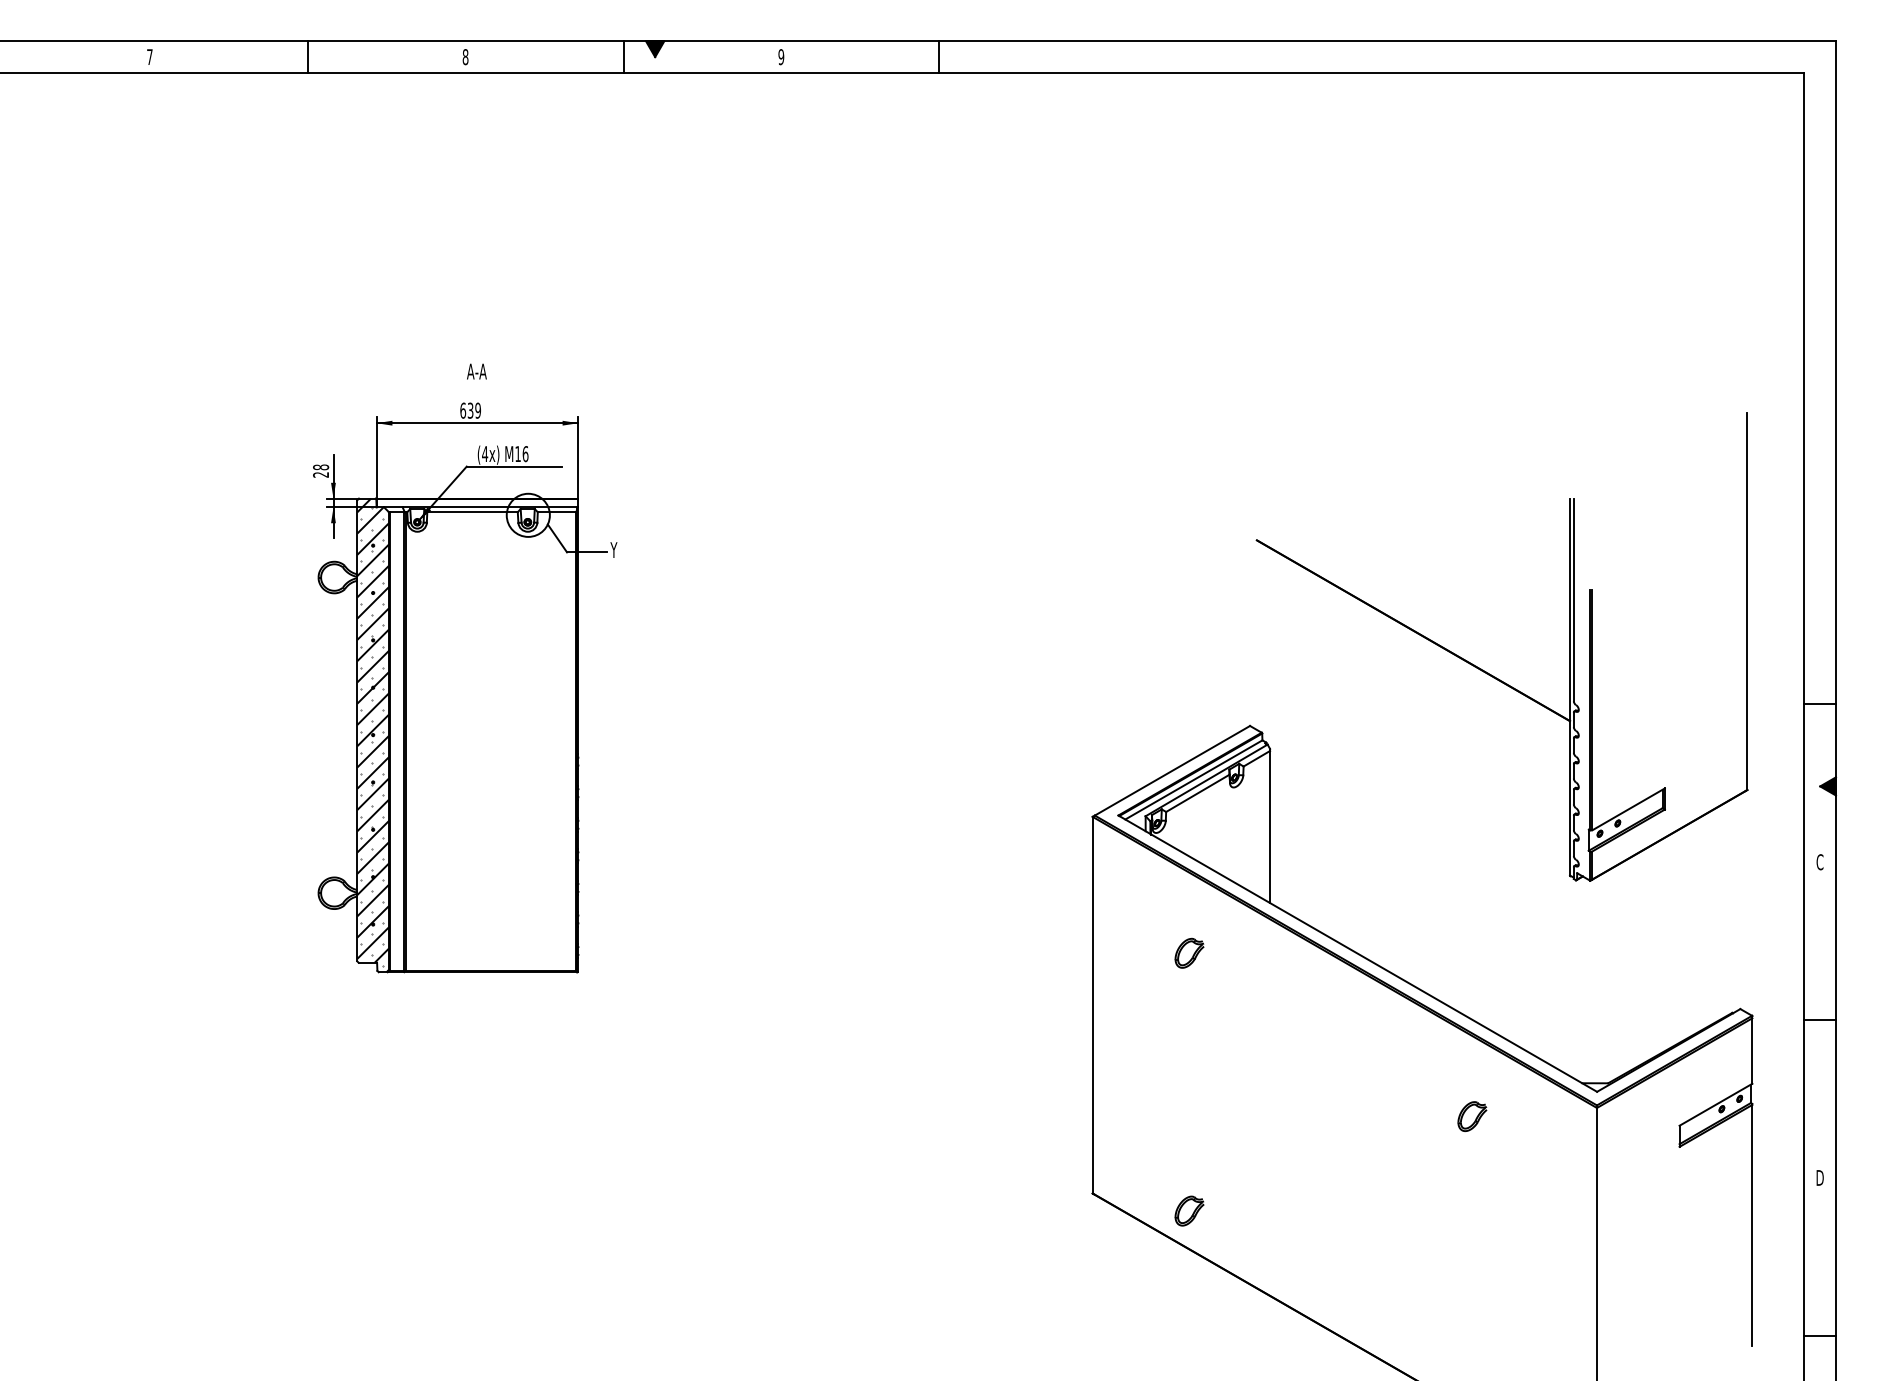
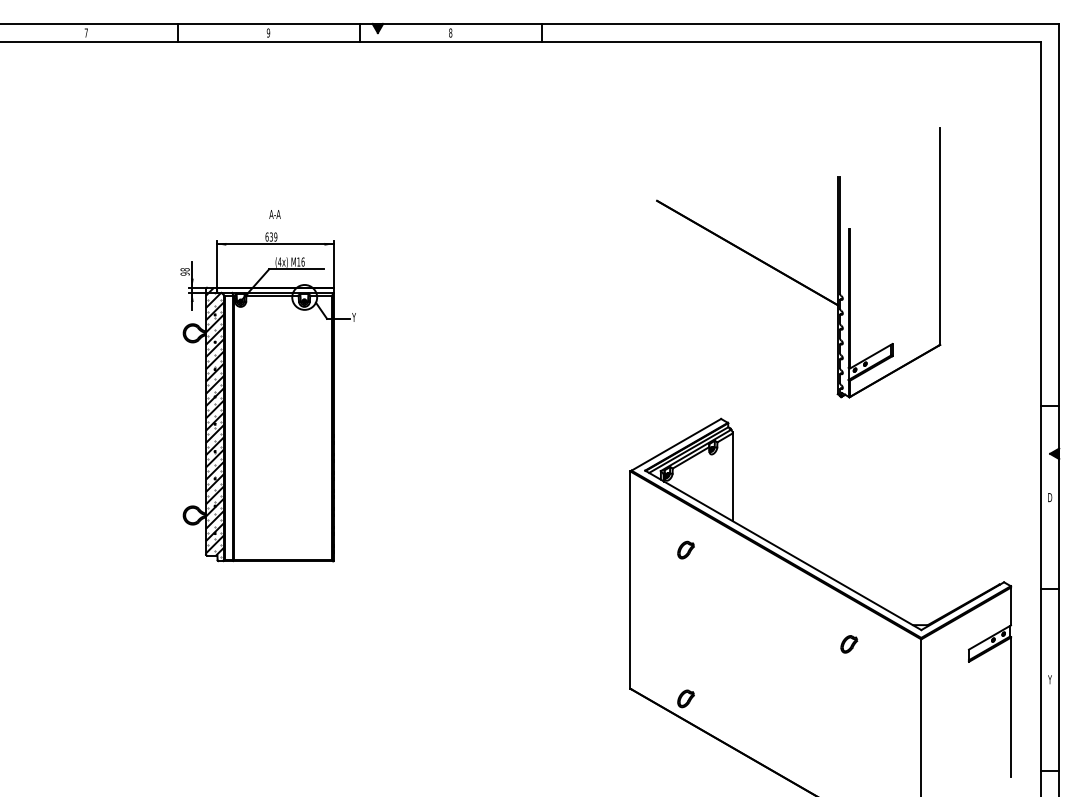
text: (465, 56) -> (268, 32), 8 -> 9
text: (780, 56) -> (450, 32), 9 -> 8
text: (319, 473) -> (184, 273), 28 -> 98
part: (1488, 671) -> (790, 276), moved
text: (1820, 862) -> (1050, 497), C -> D
text: (1820, 1177) -> (1050, 679), D -> Y

